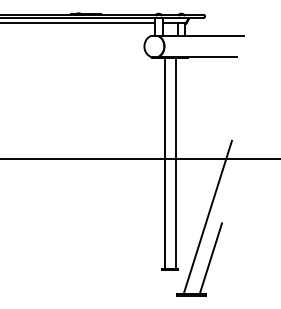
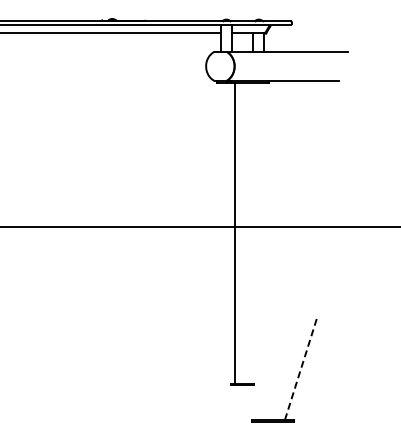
line: (175, 163) -> (250, 233), removed
line: (207, 217) -> (296, 310), removed
line: (211, 258) -> (301, 368), solid -> dashed

